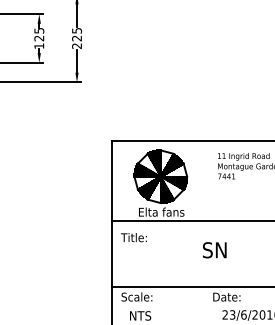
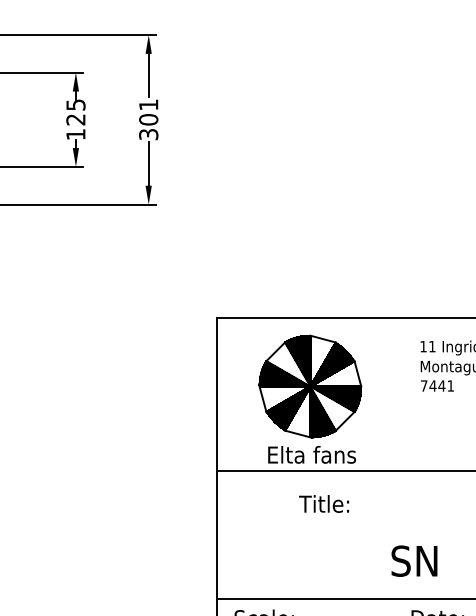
text: (76, 38) -> (147, 119), 225 -> 301
text: (133, 237) -> (323, 503), moved
text: (214, 250) -> (413, 561), moved

